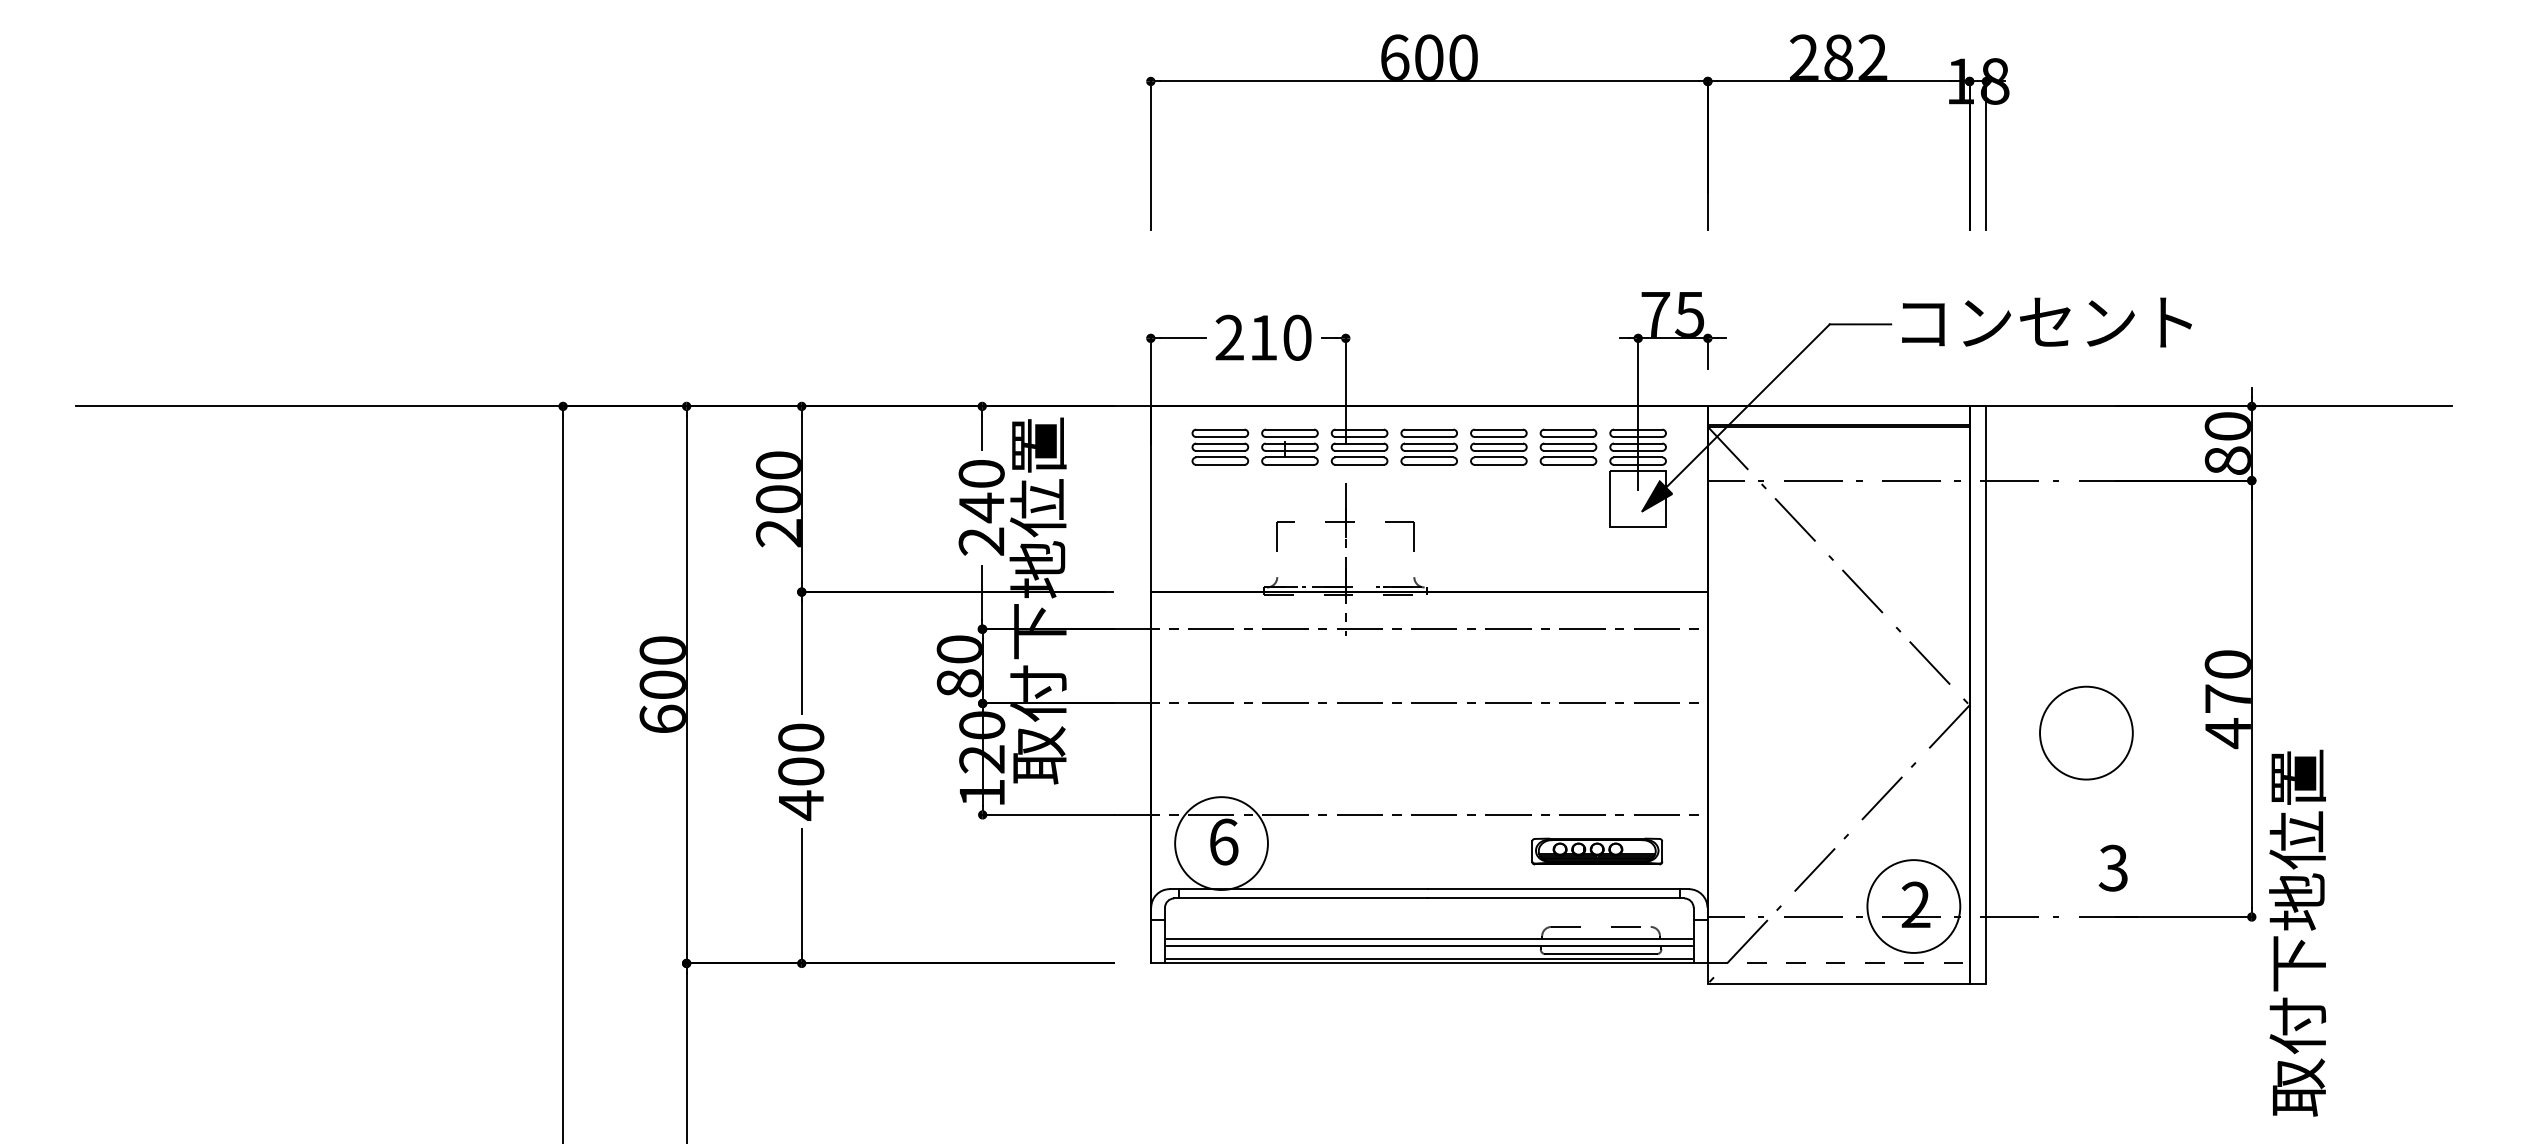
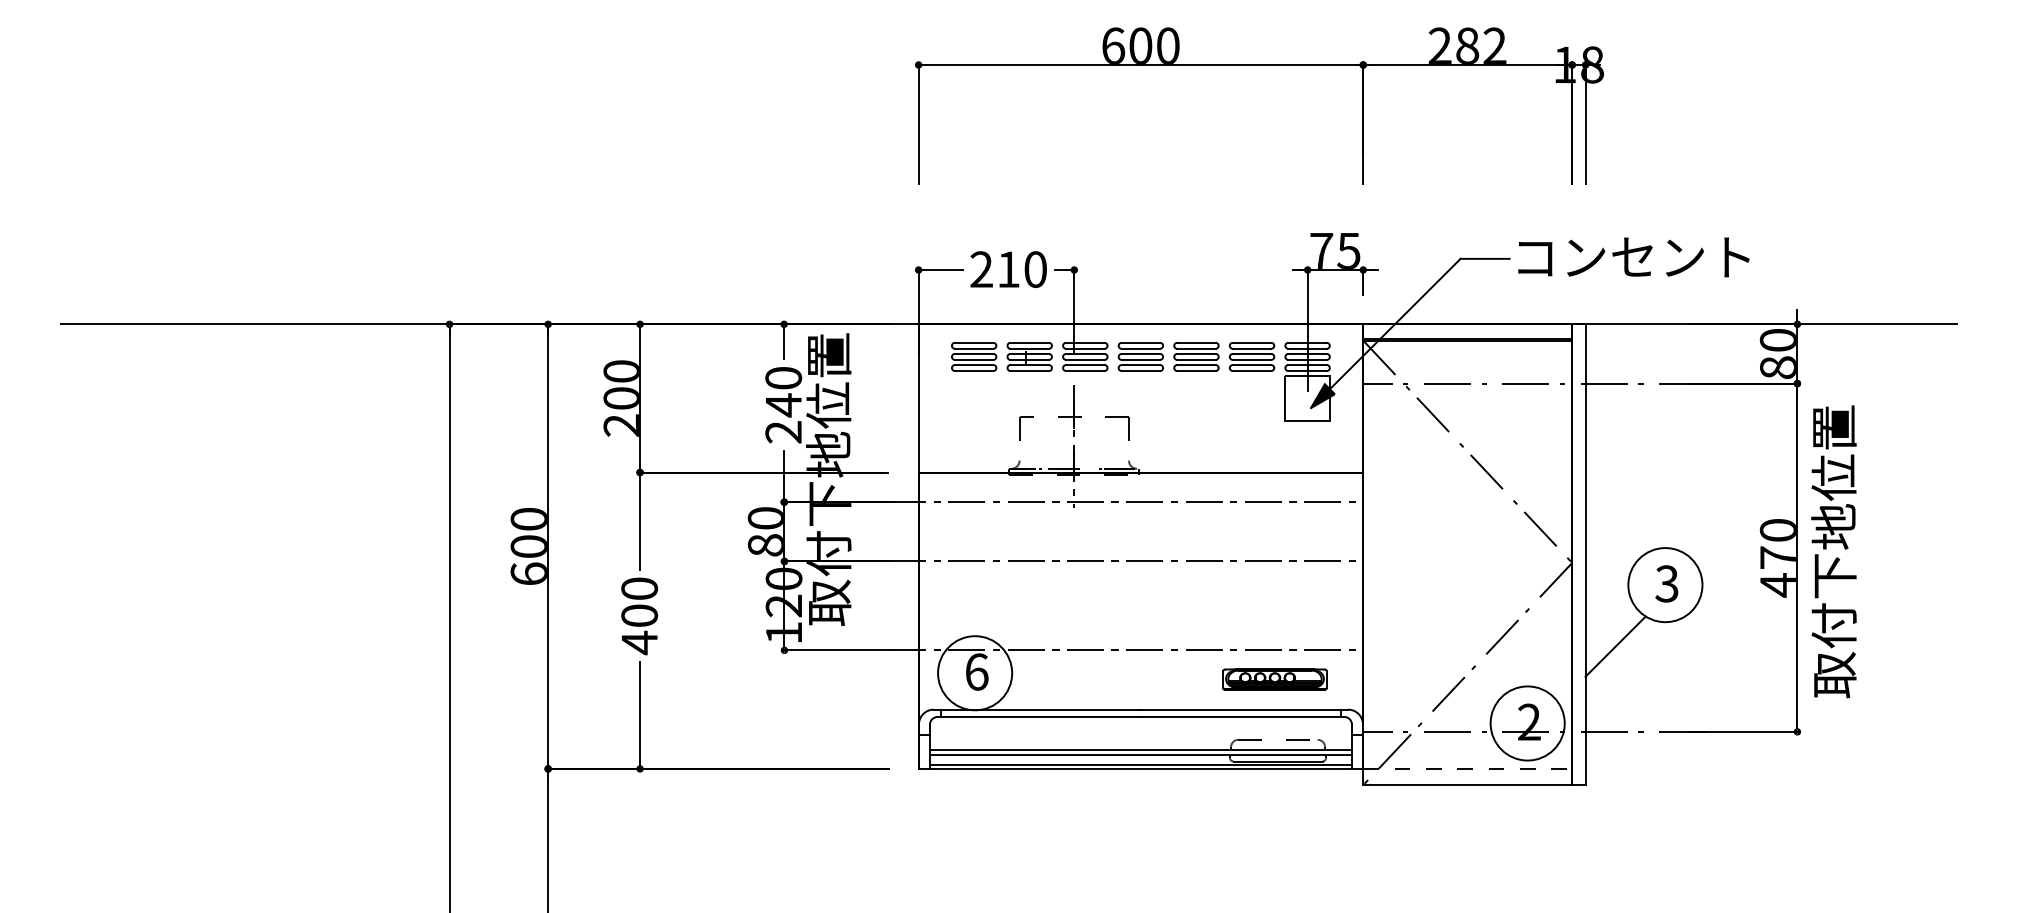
line: (2023, 810) -> (1615, 646), added
text: (2112, 867) -> (1666, 583), moved
text: (2297, 932) -> (1833, 551), moved

